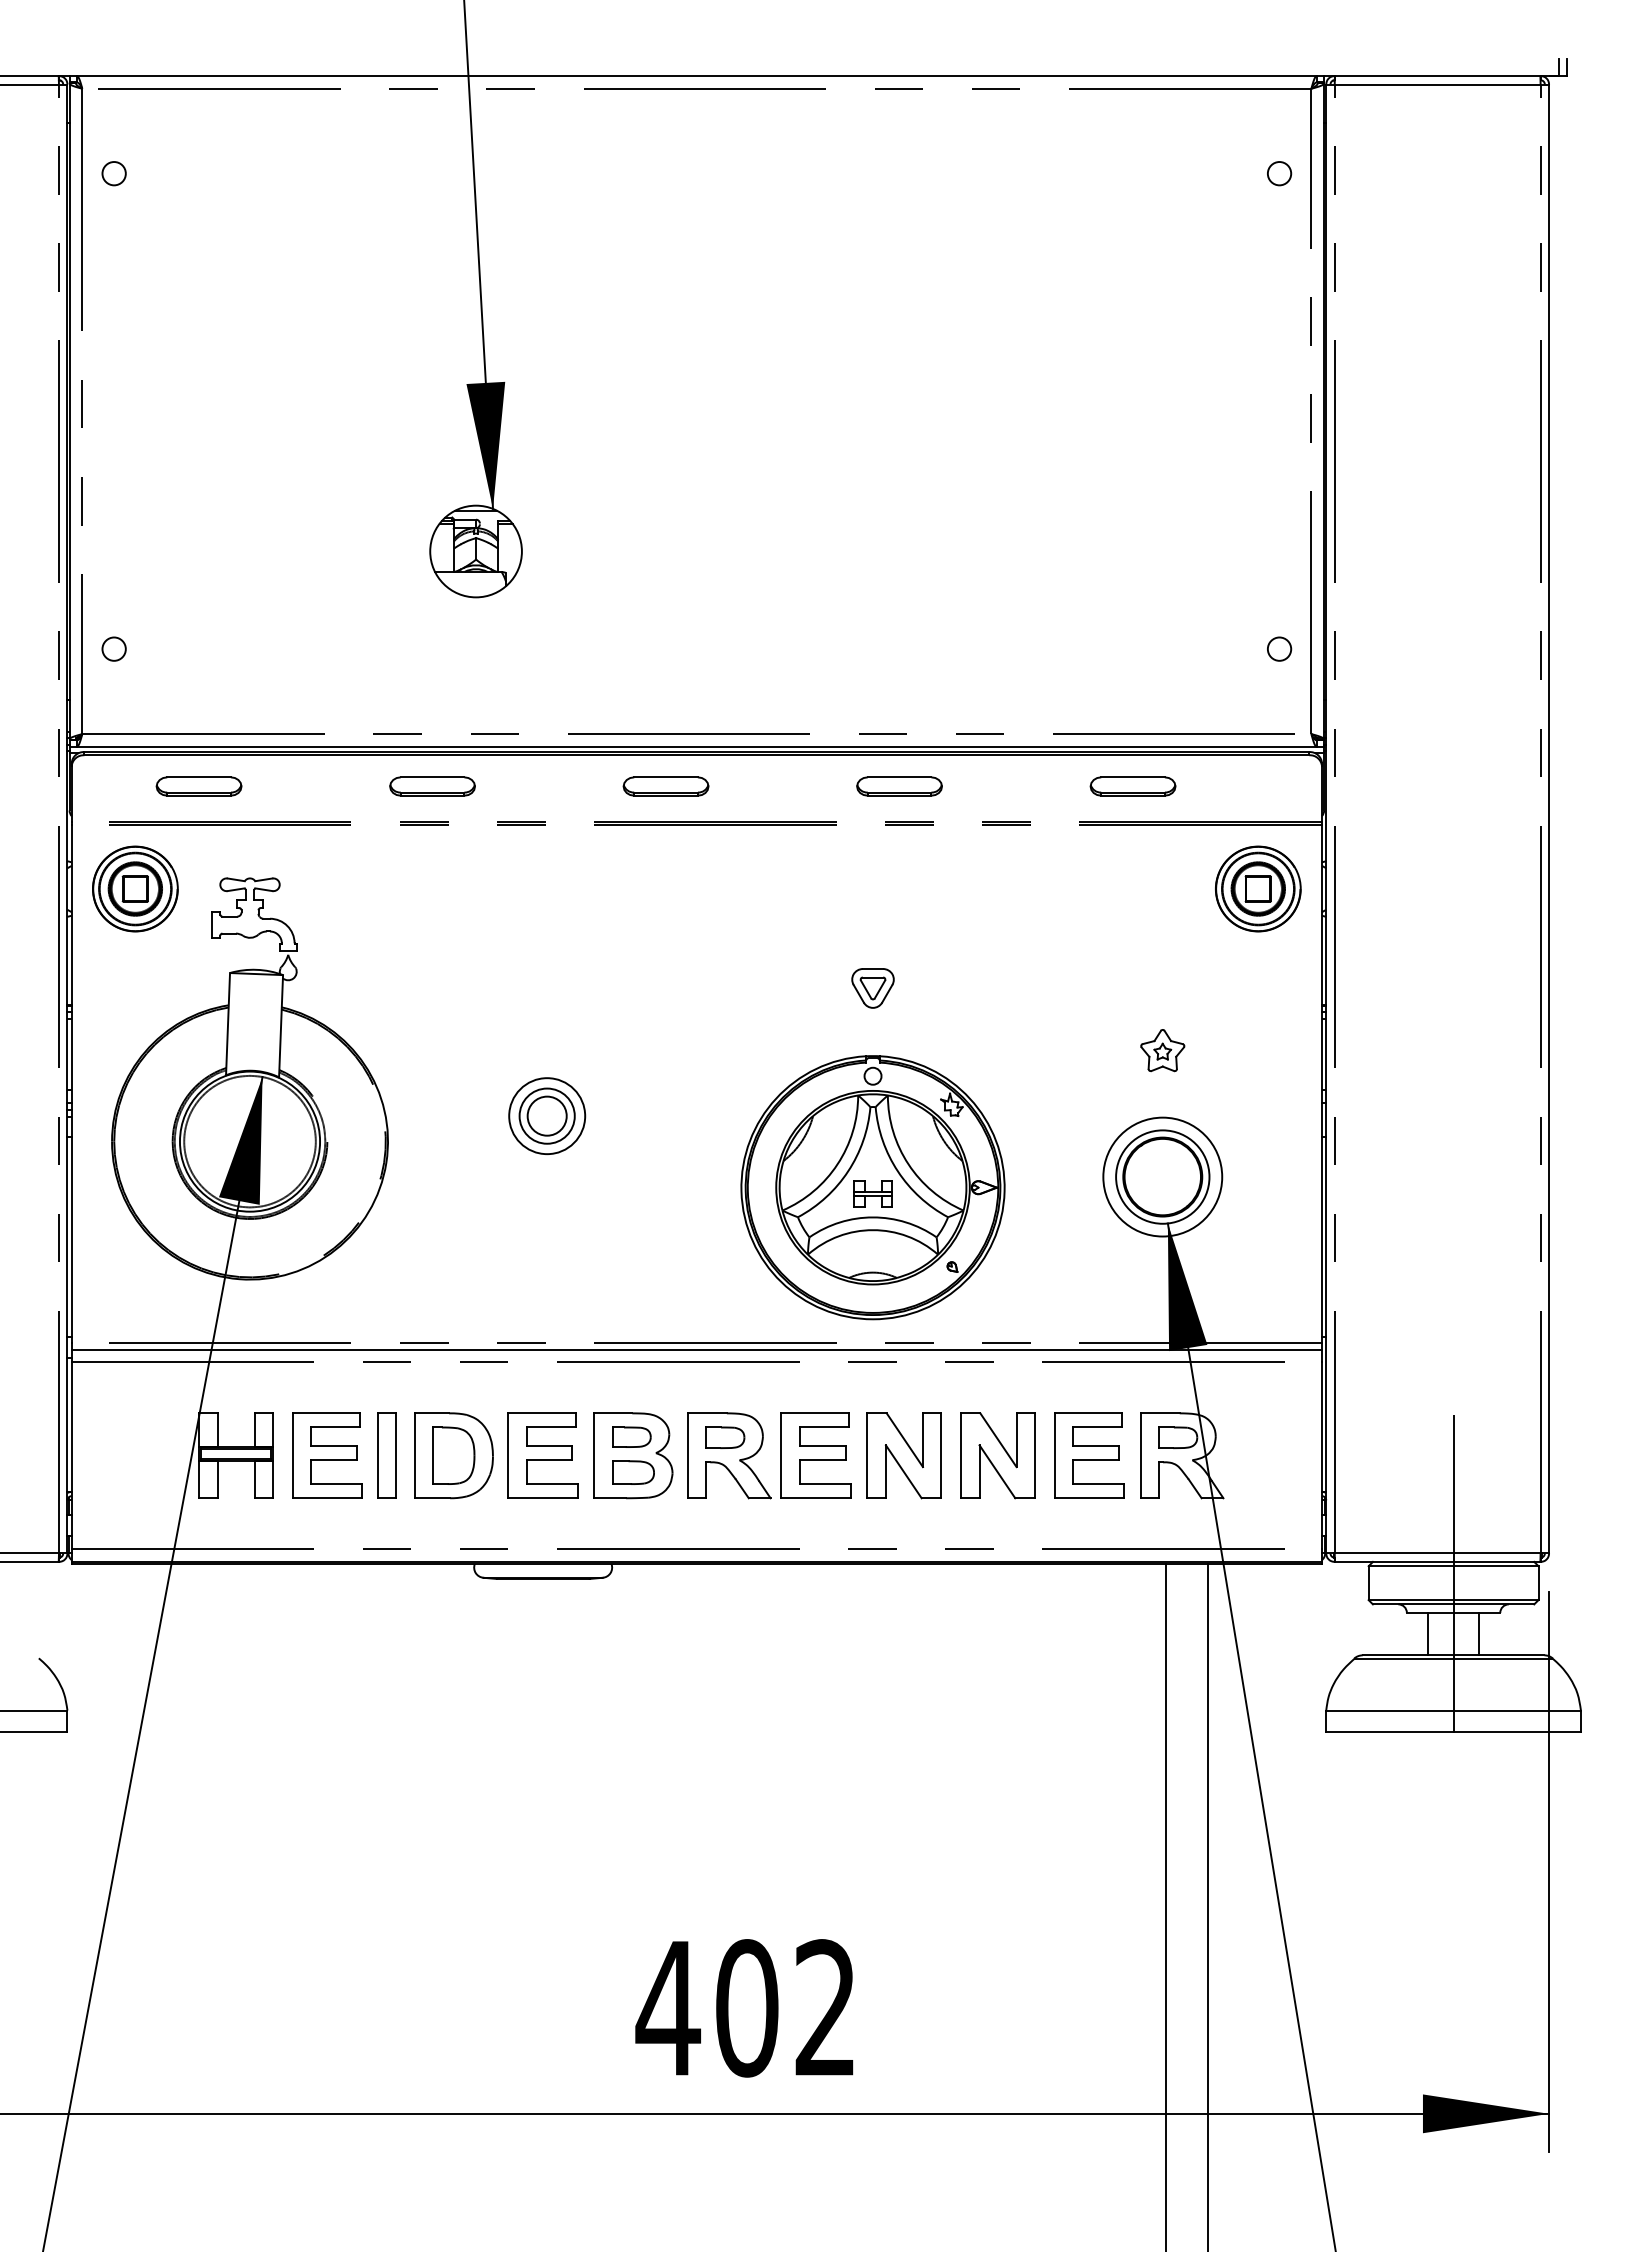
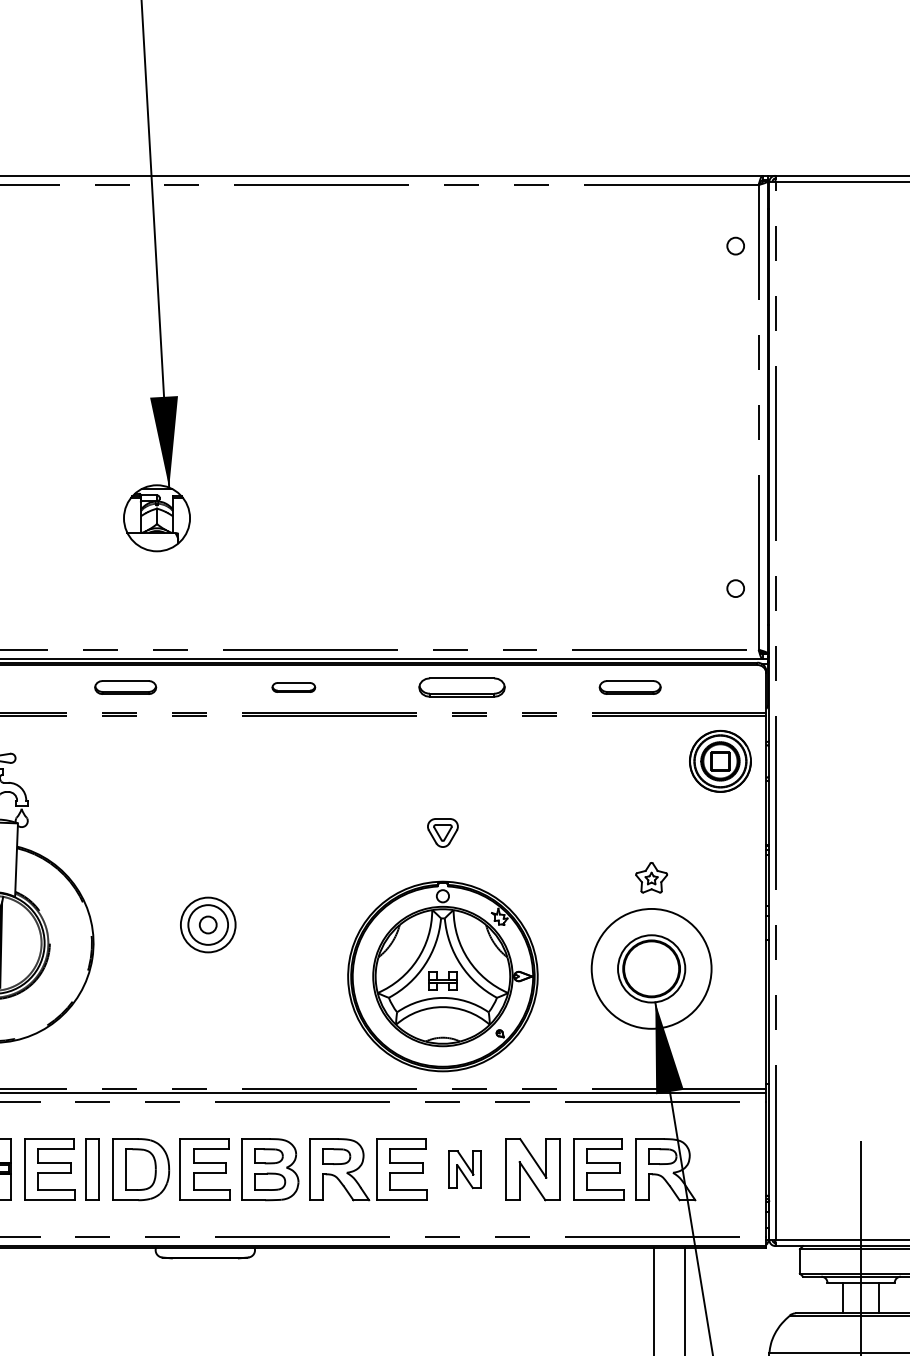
part: (665, 786) -> (293, 687), size x0.7
part: (899, 786) -> (462, 687), size x1.4
circle: (546, 1115) -> (207, 924), size x0.6
circle: (1162, 1176) -> (651, 968), size x1.4
part: (903, 1455) -> (464, 1169), size x0.6

